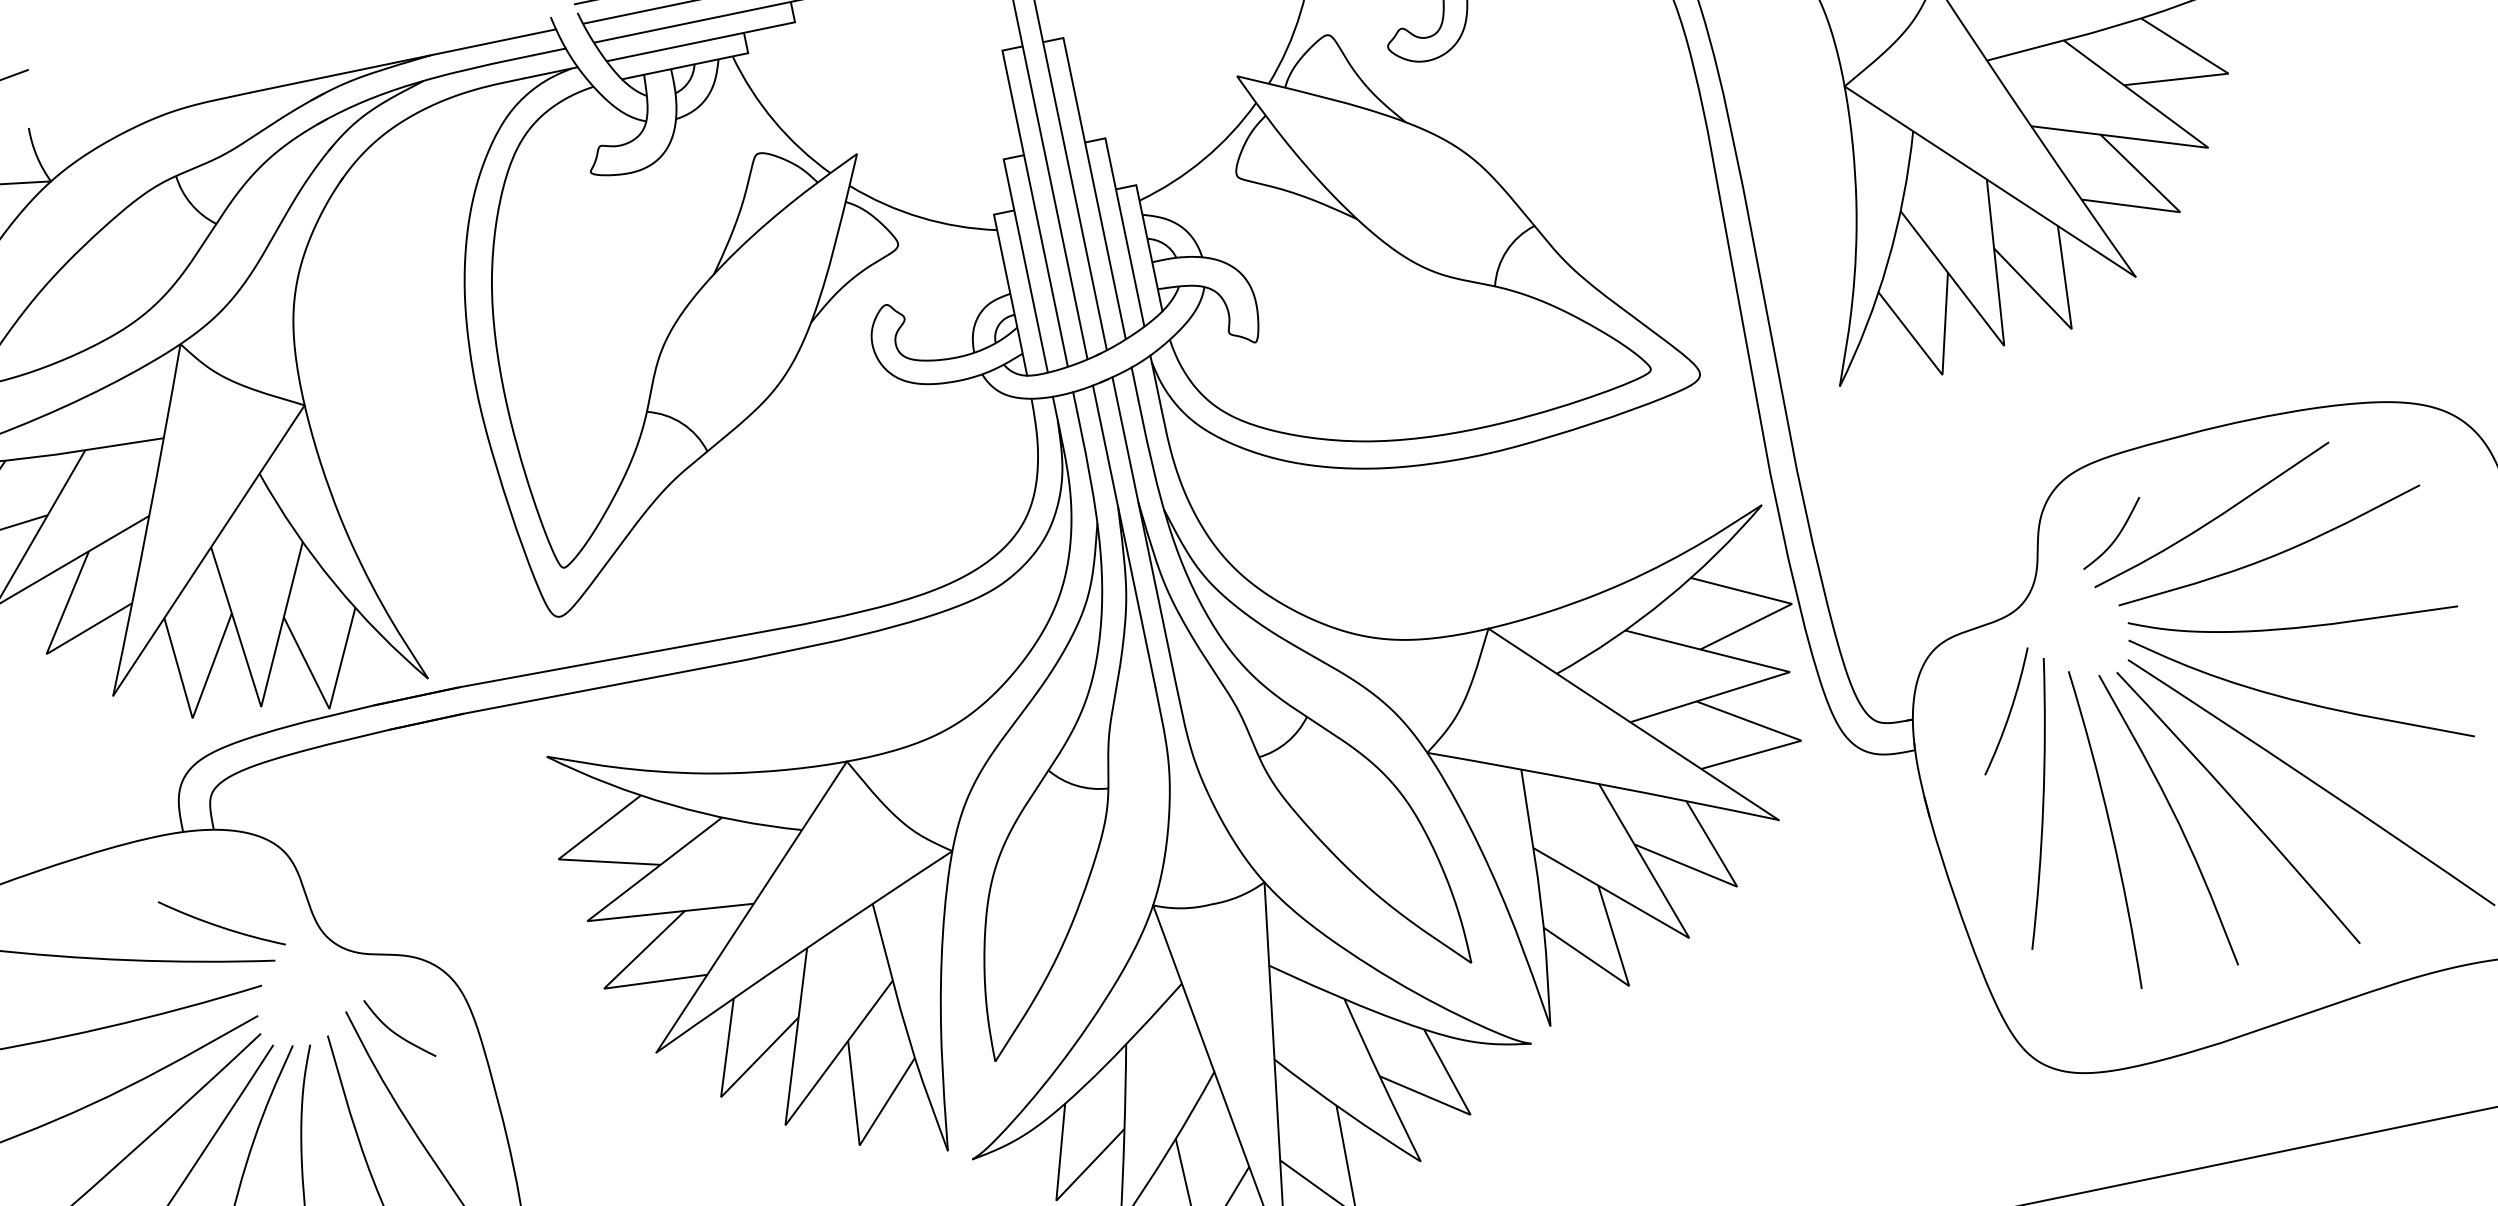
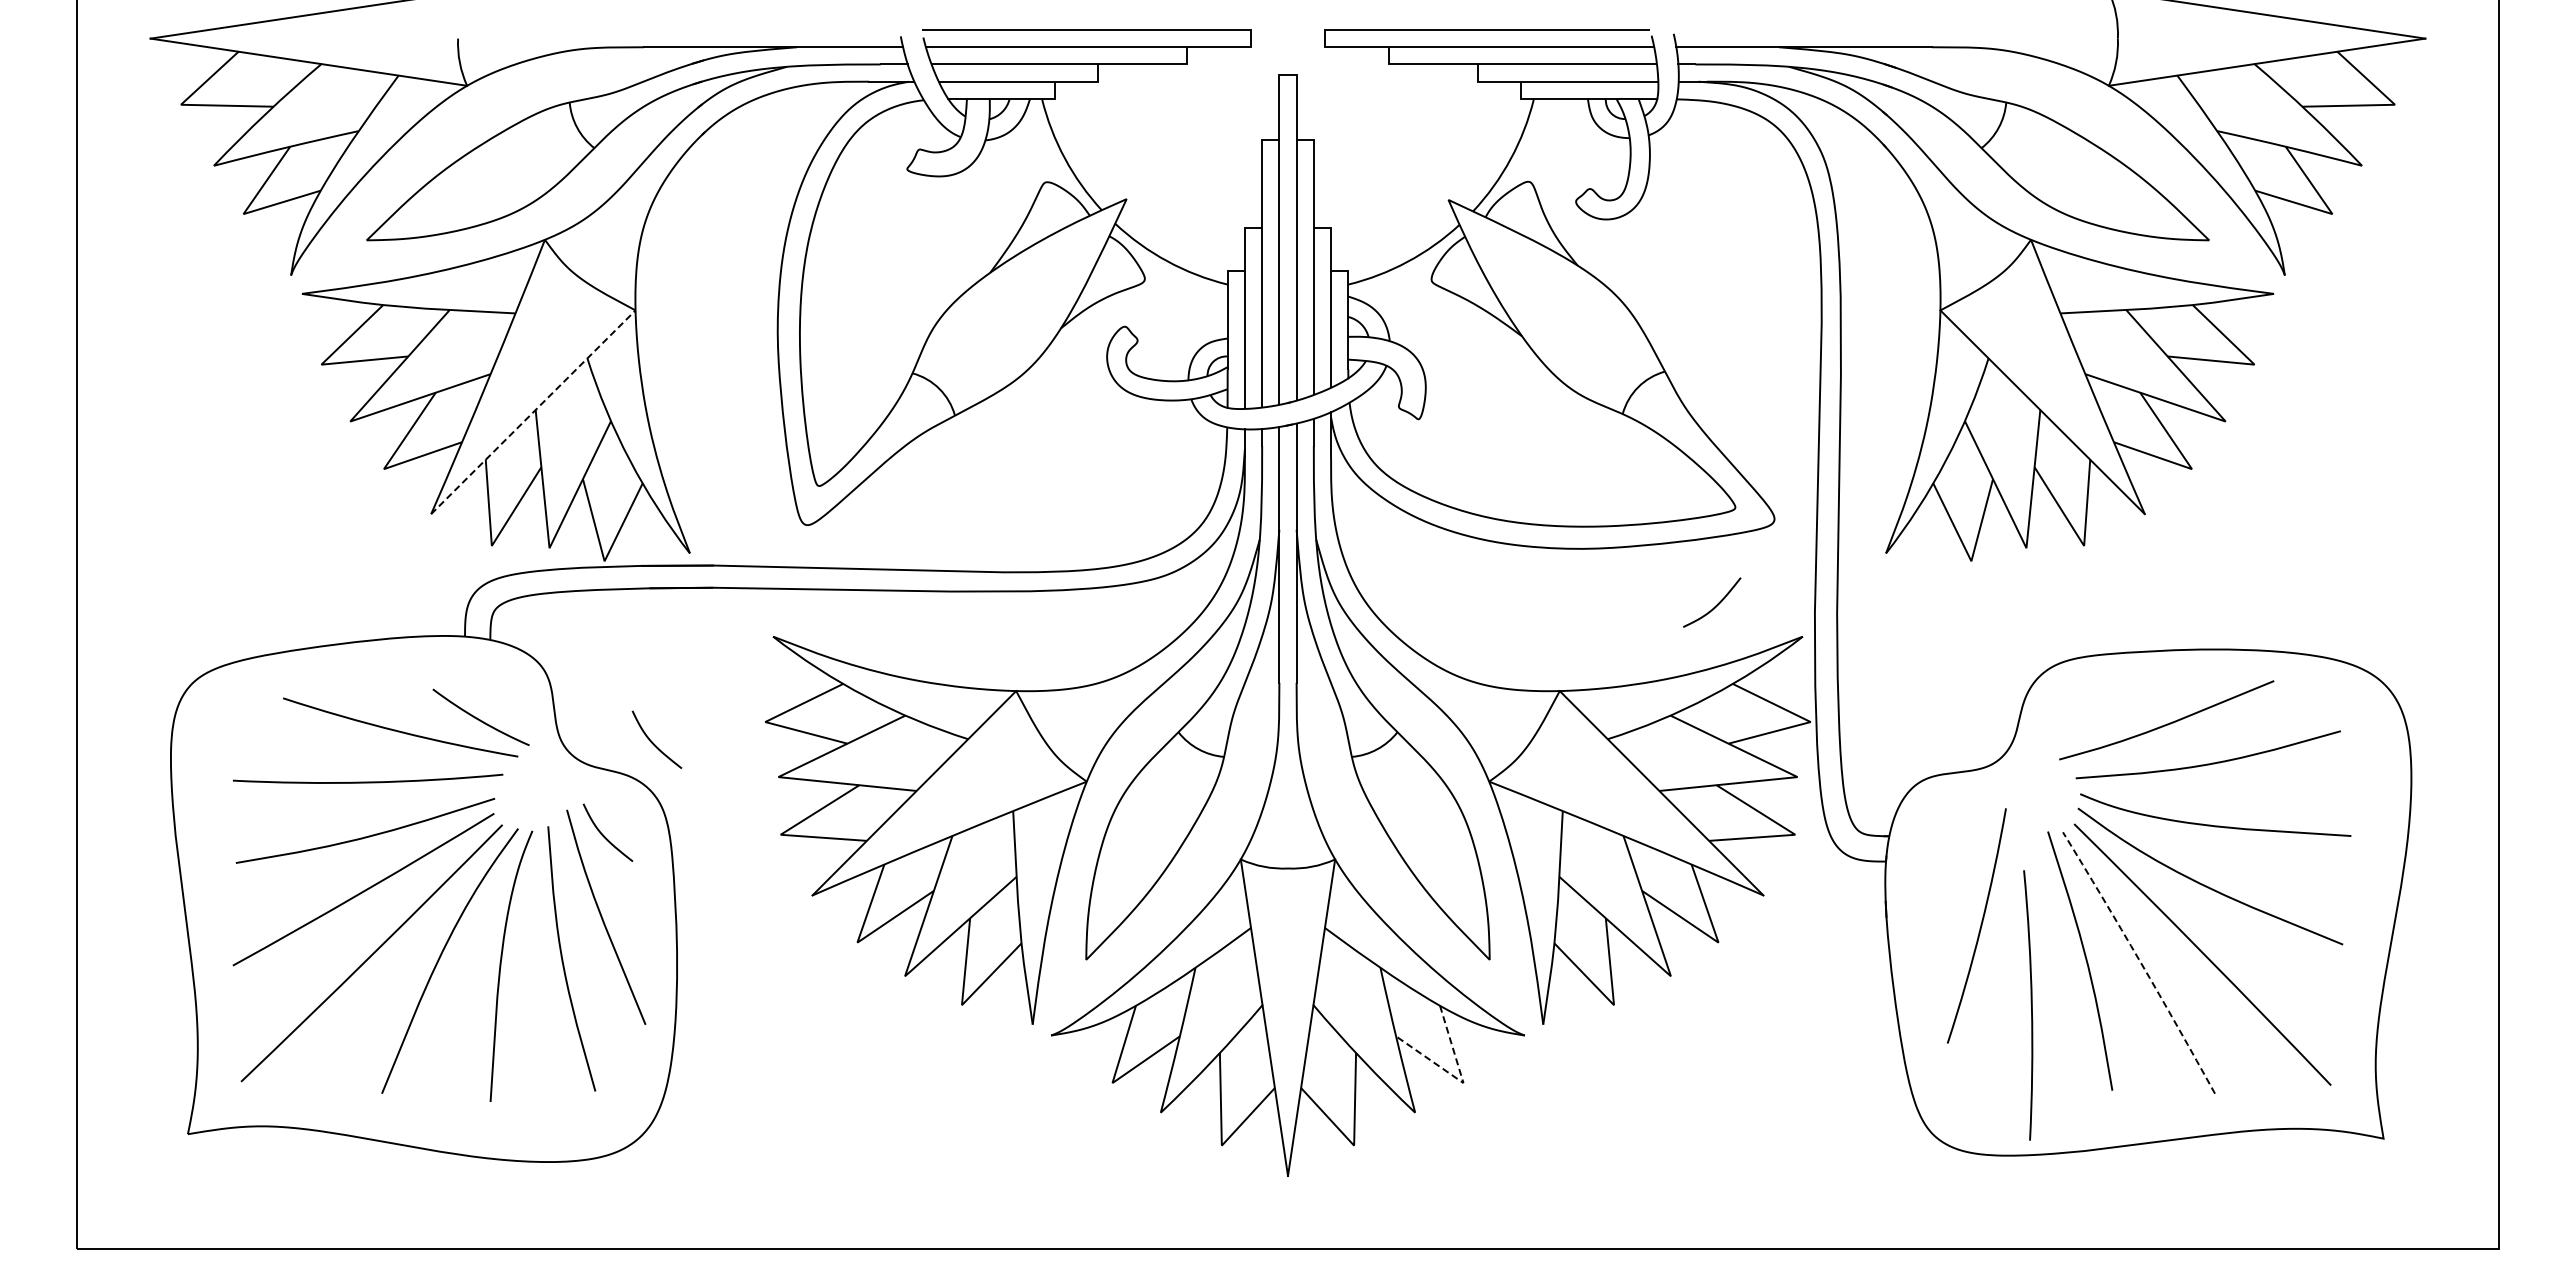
curve: (2116, 536) -> (1715, 605), moved
line: (208, 549) -> (533, 411), solid -> dashed
arc: (2008, 712) -> (1968, 846), removed
arc: (2240, 807) -> (2140, 962), solid -> dashed
arc: (2109, 828) -> (2030, 1004), moved
curve: (431, 910) -> (653, 742), added
line: (1469, 1114) -> (1462, 1082), solid -> dashed

